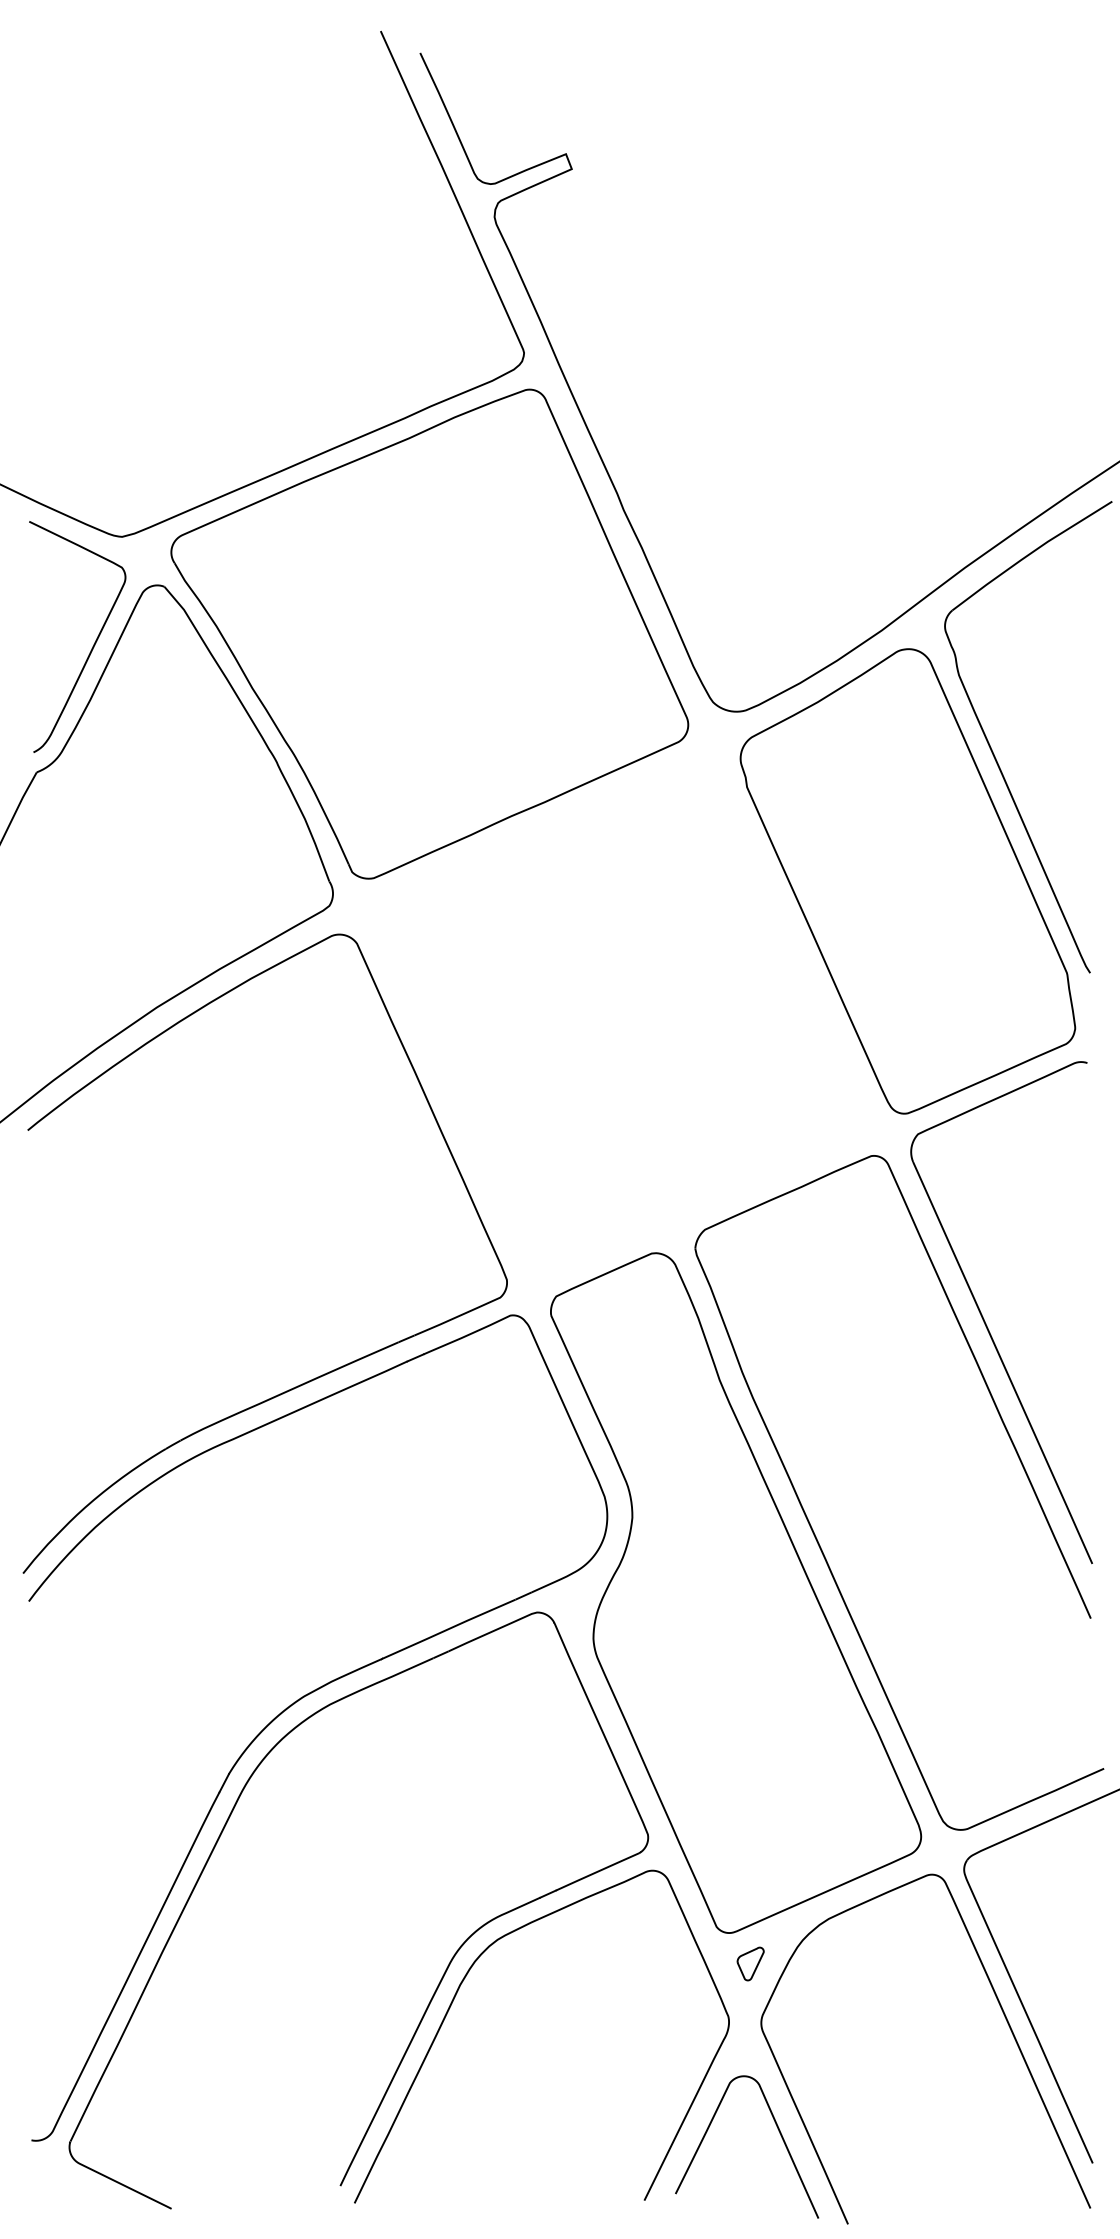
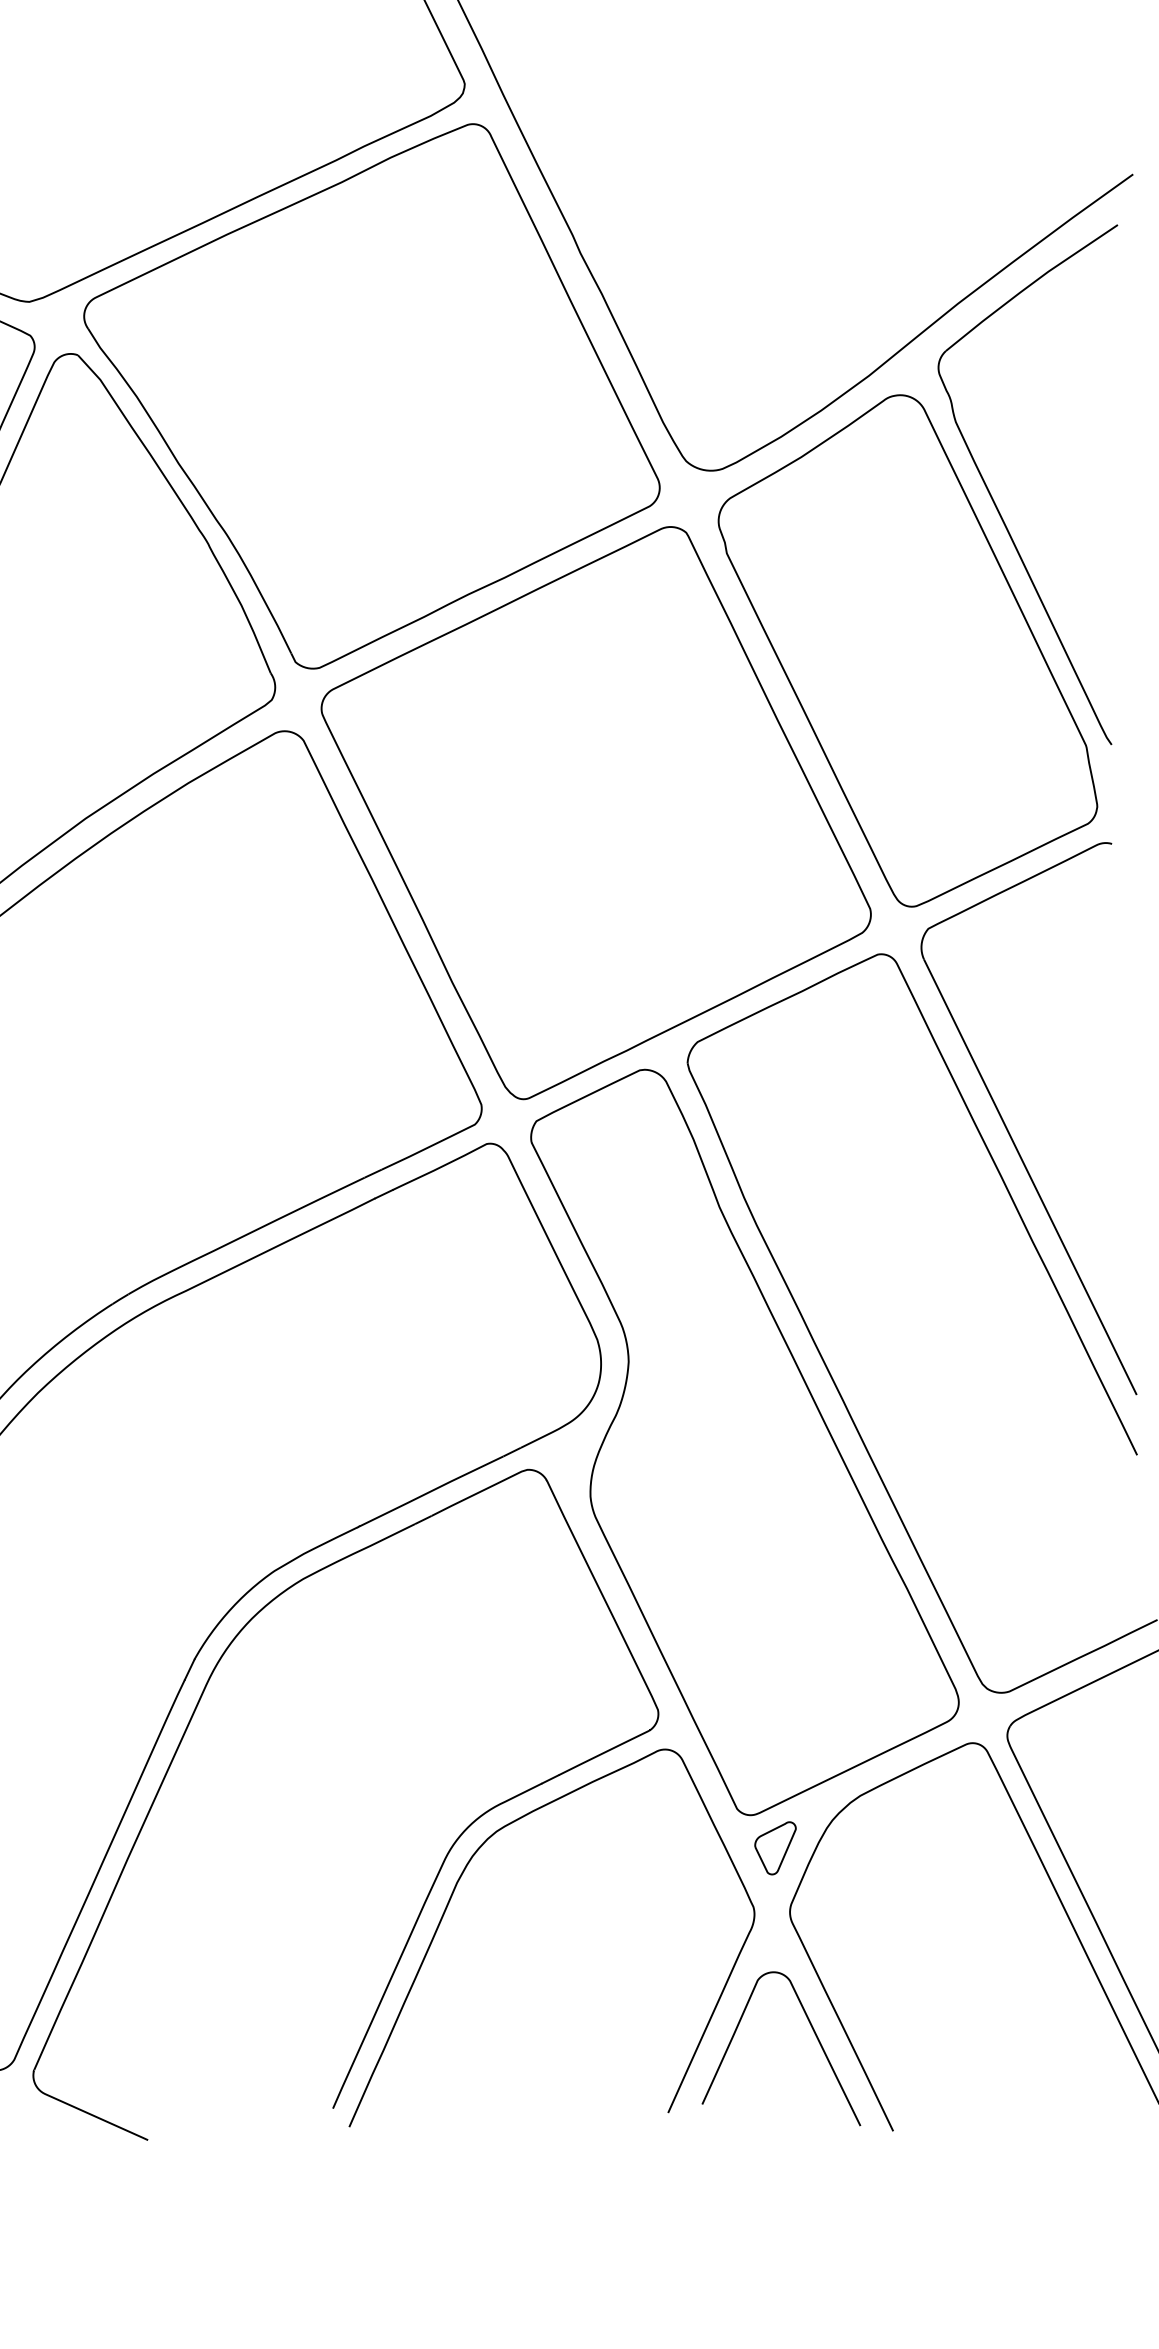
part: (620, 1018) -> (596, 812), added
part: (750, 1963) -> (775, 1847), size x1.43

